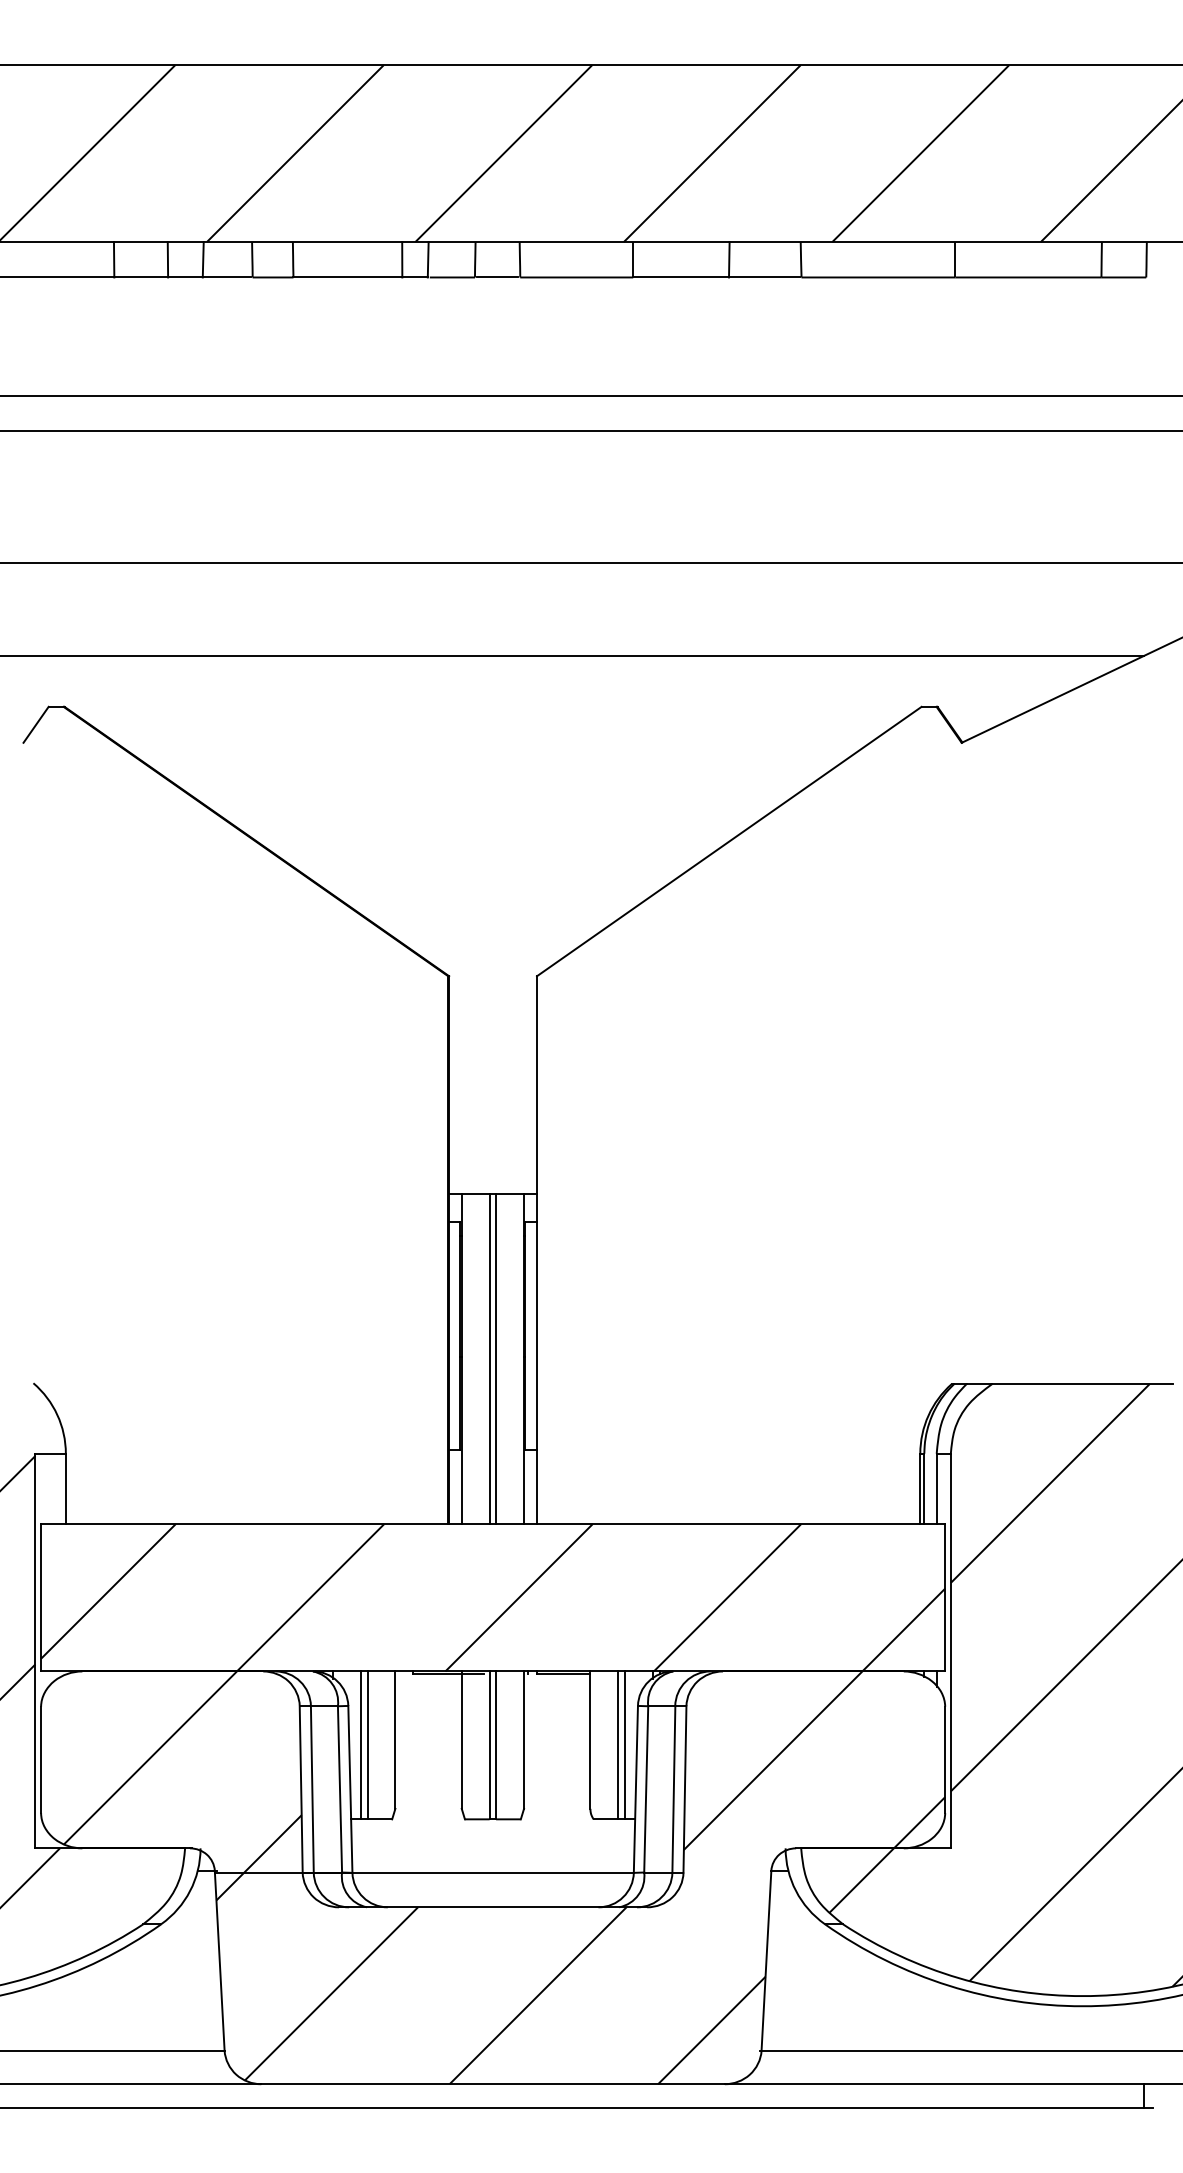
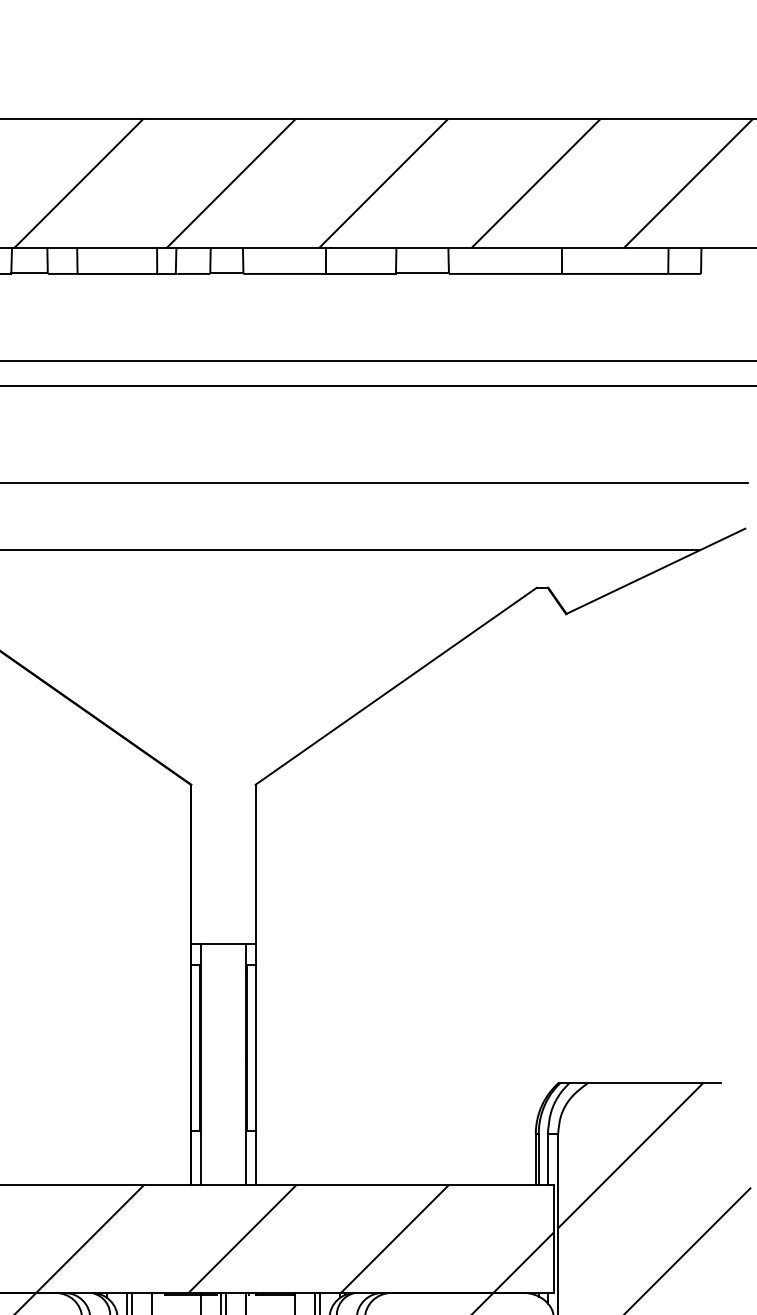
line: (489, 1359) -> (220, 1064), removed
line: (496, 1359) -> (226, 1064), removed

